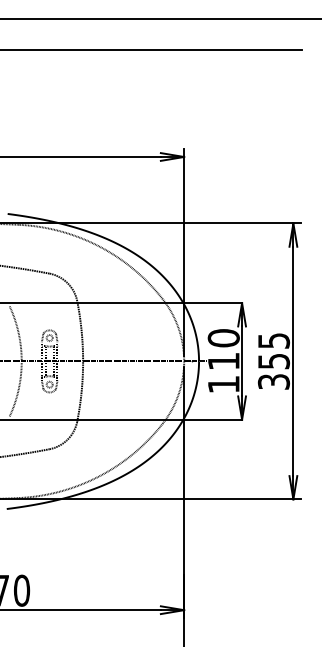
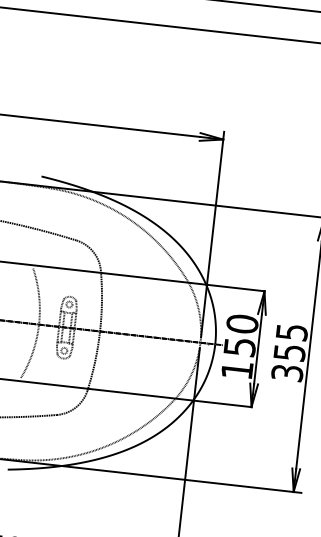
text: (223, 361) -> (239, 347), 110 -> 150

